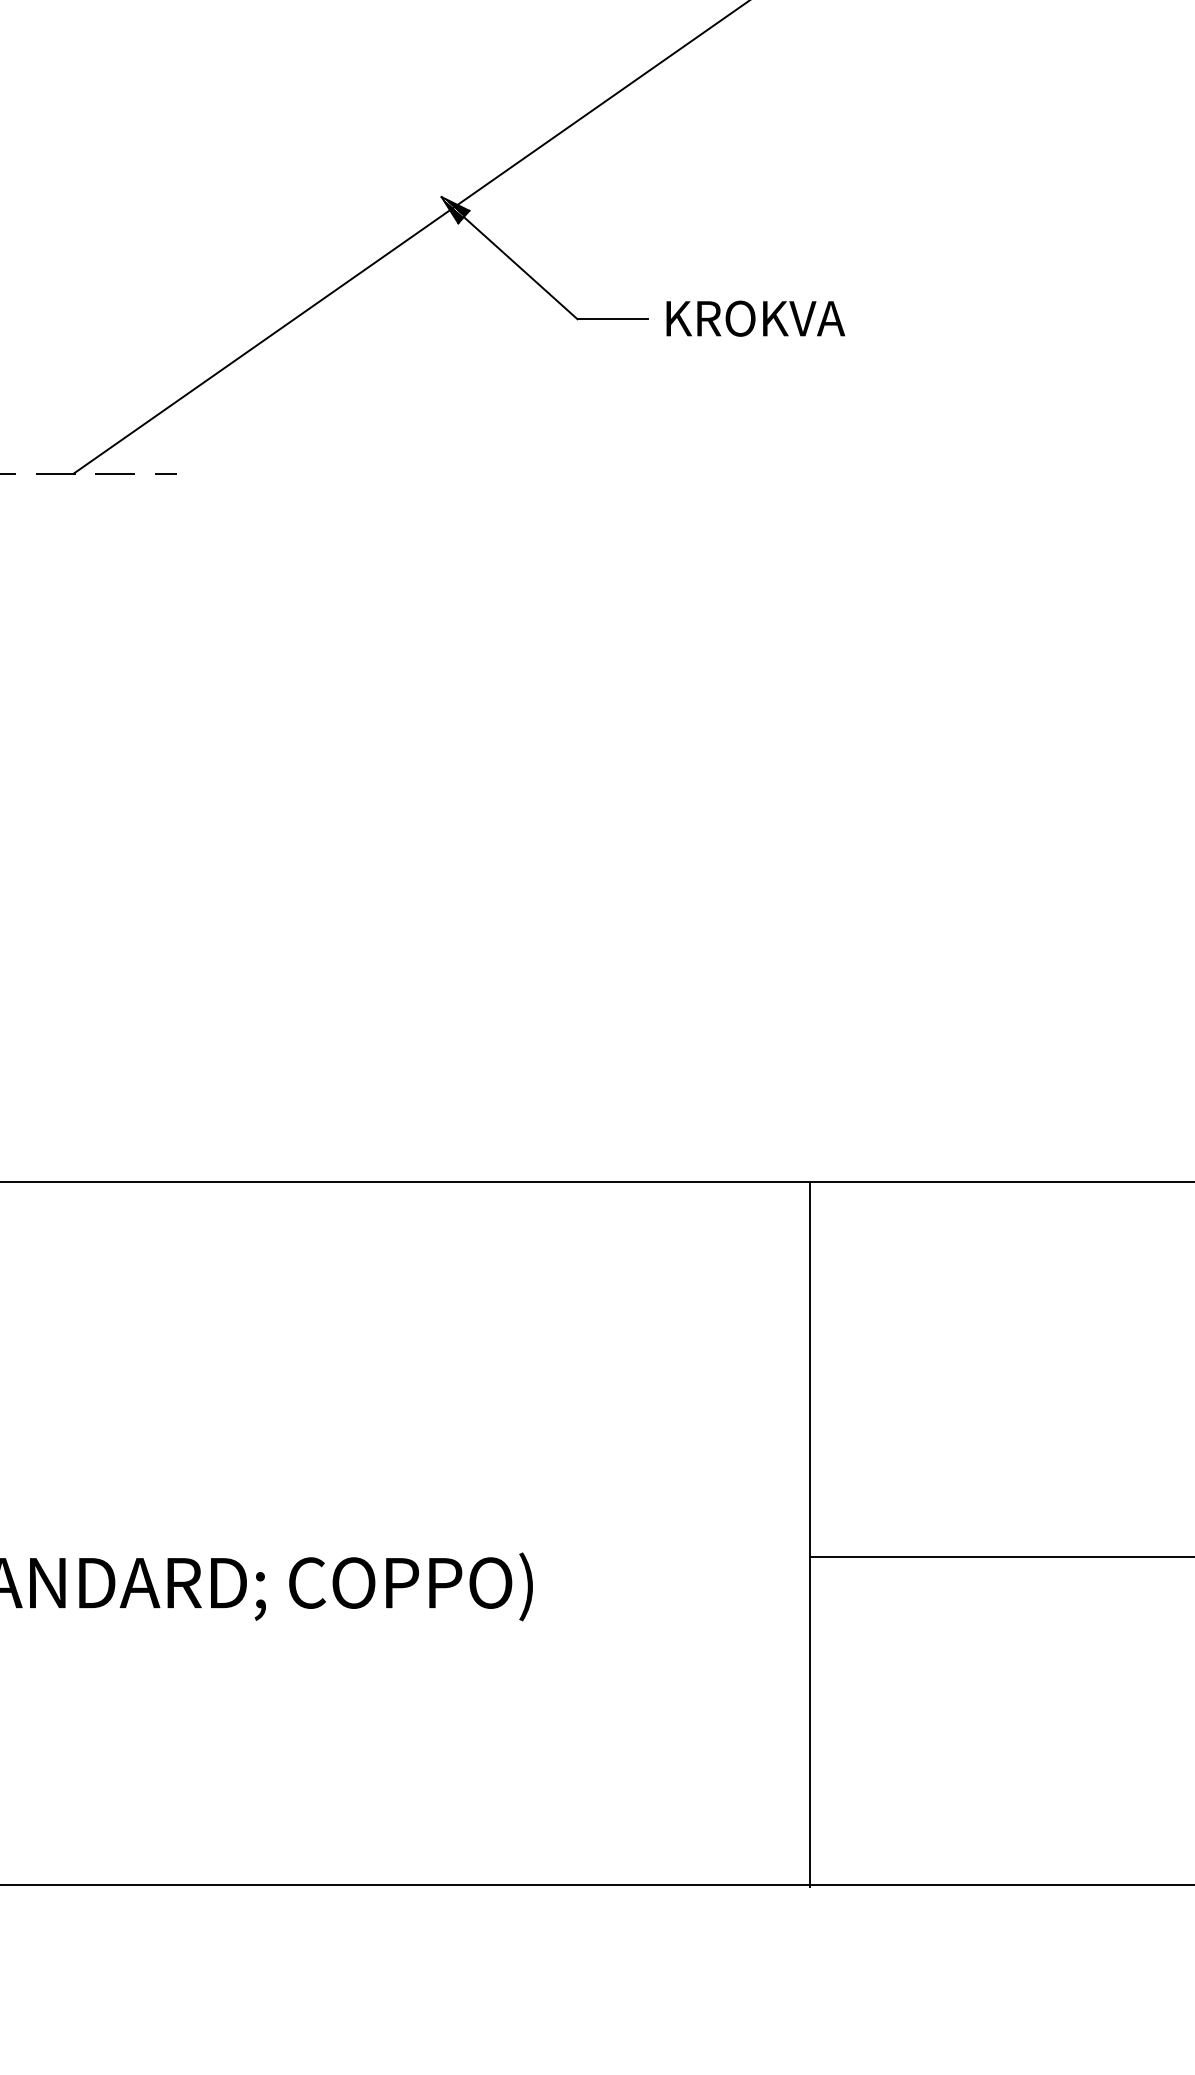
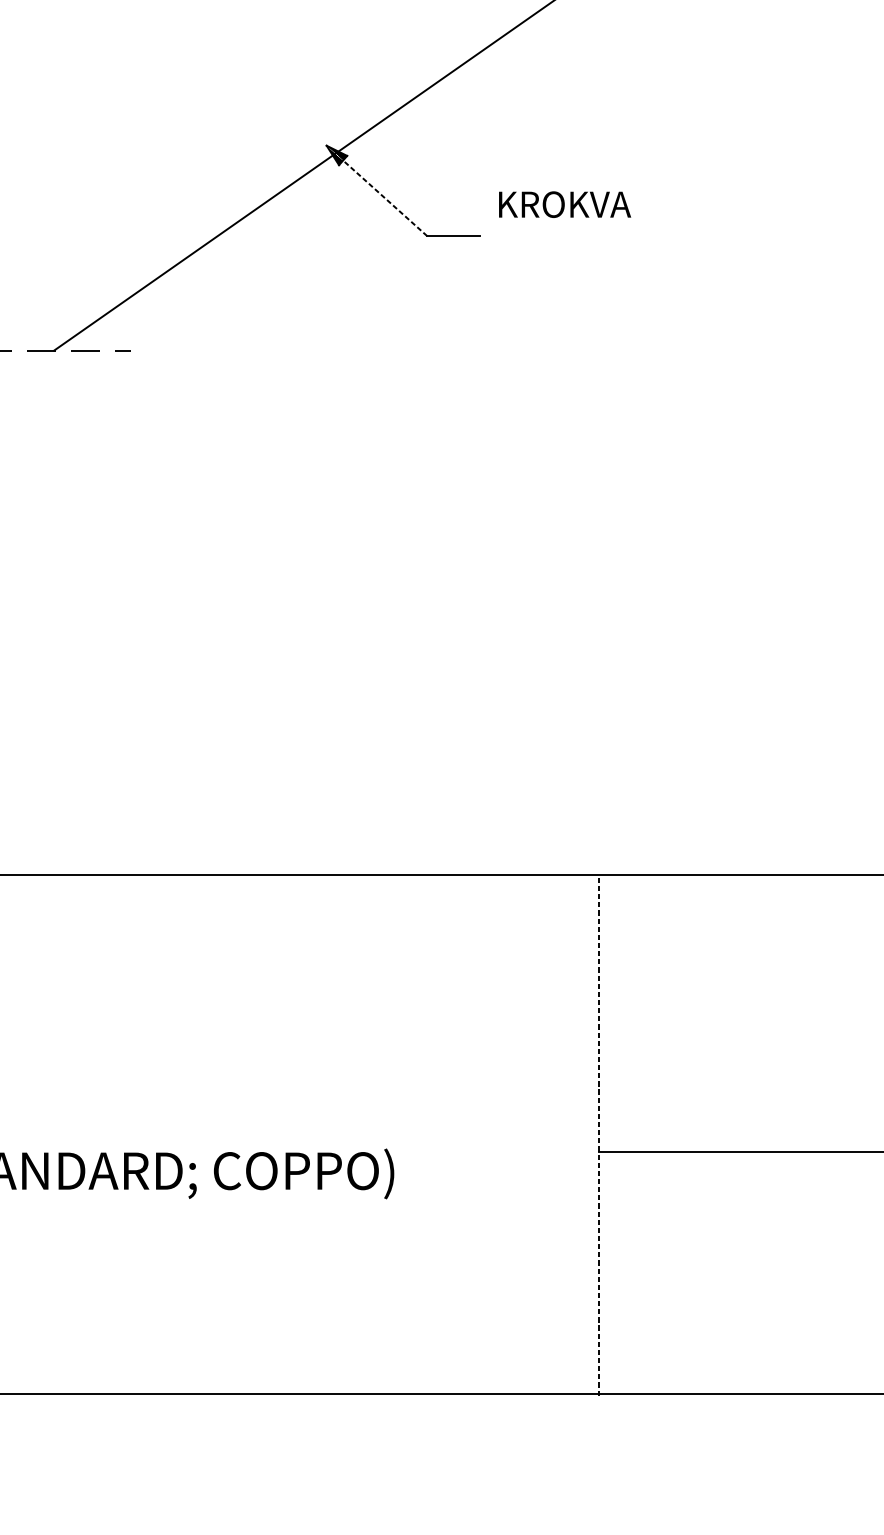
line: (520, 267) -> (385, 197), solid -> dashed
text: (755, 318) -> (564, 204), moved
line: (809, 1534) -> (598, 1135), solid -> dashed

